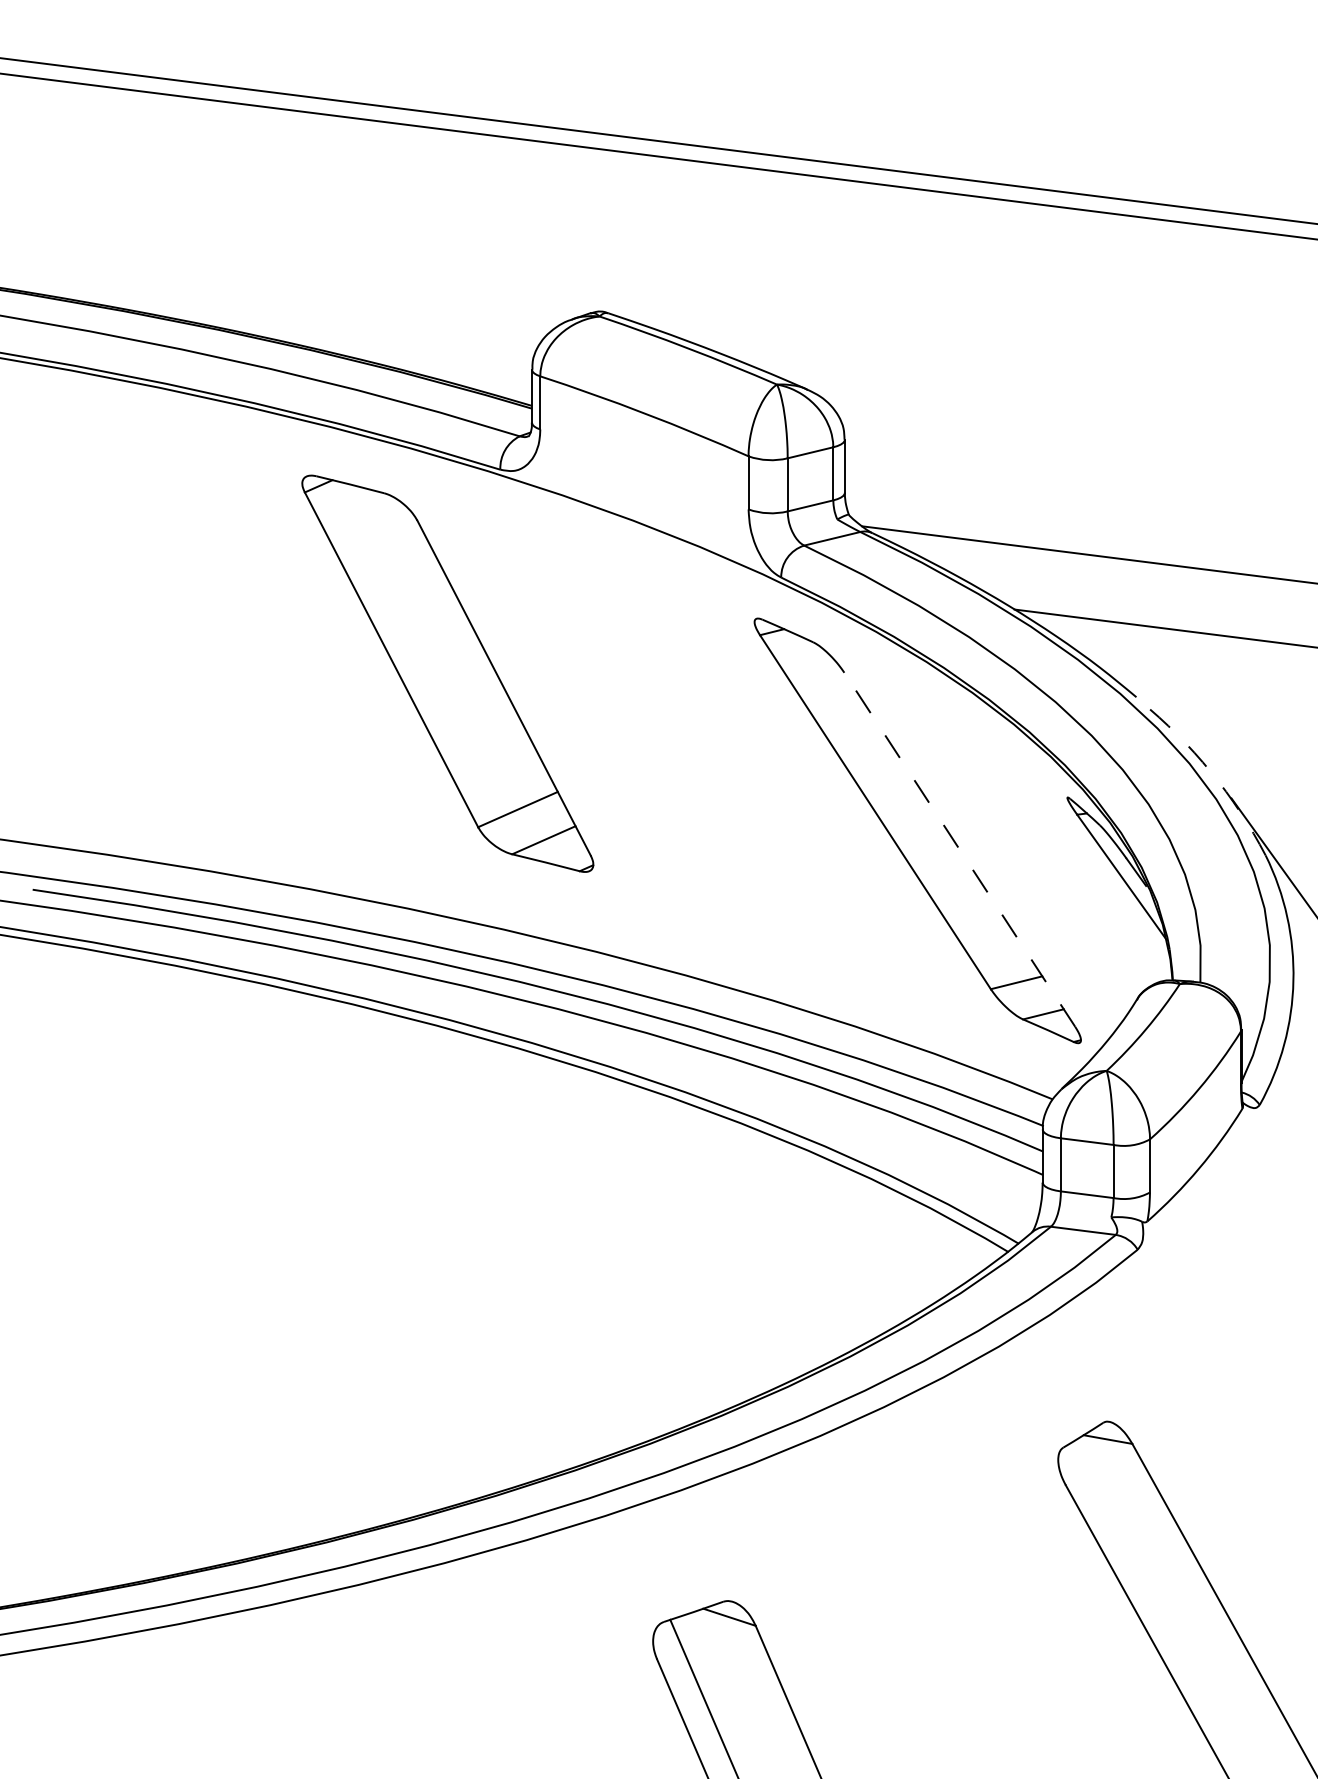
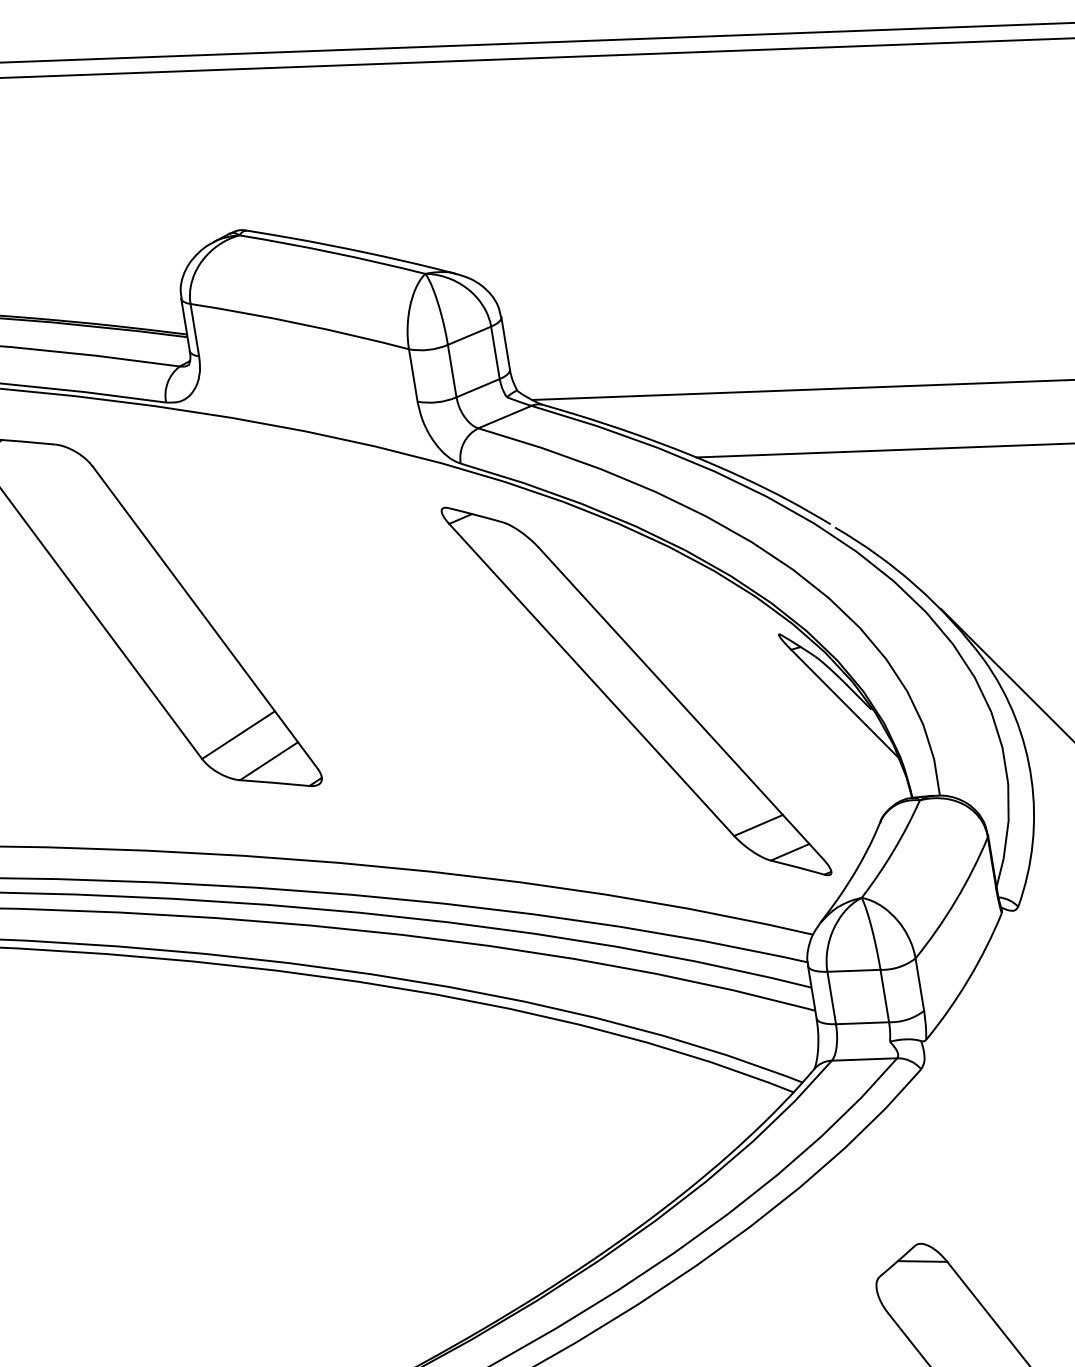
arc: (1210, 771) -> (915, 585), dashed -> solid
line: (959, 849) -> (680, 703), dashed -> solid

